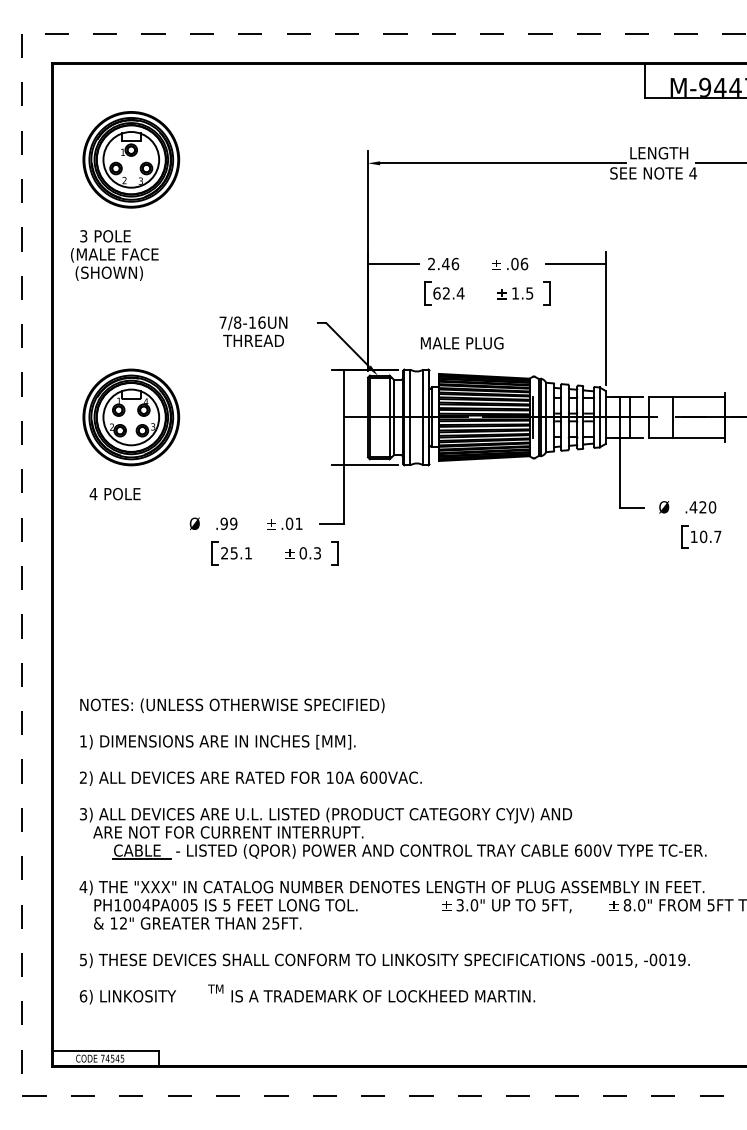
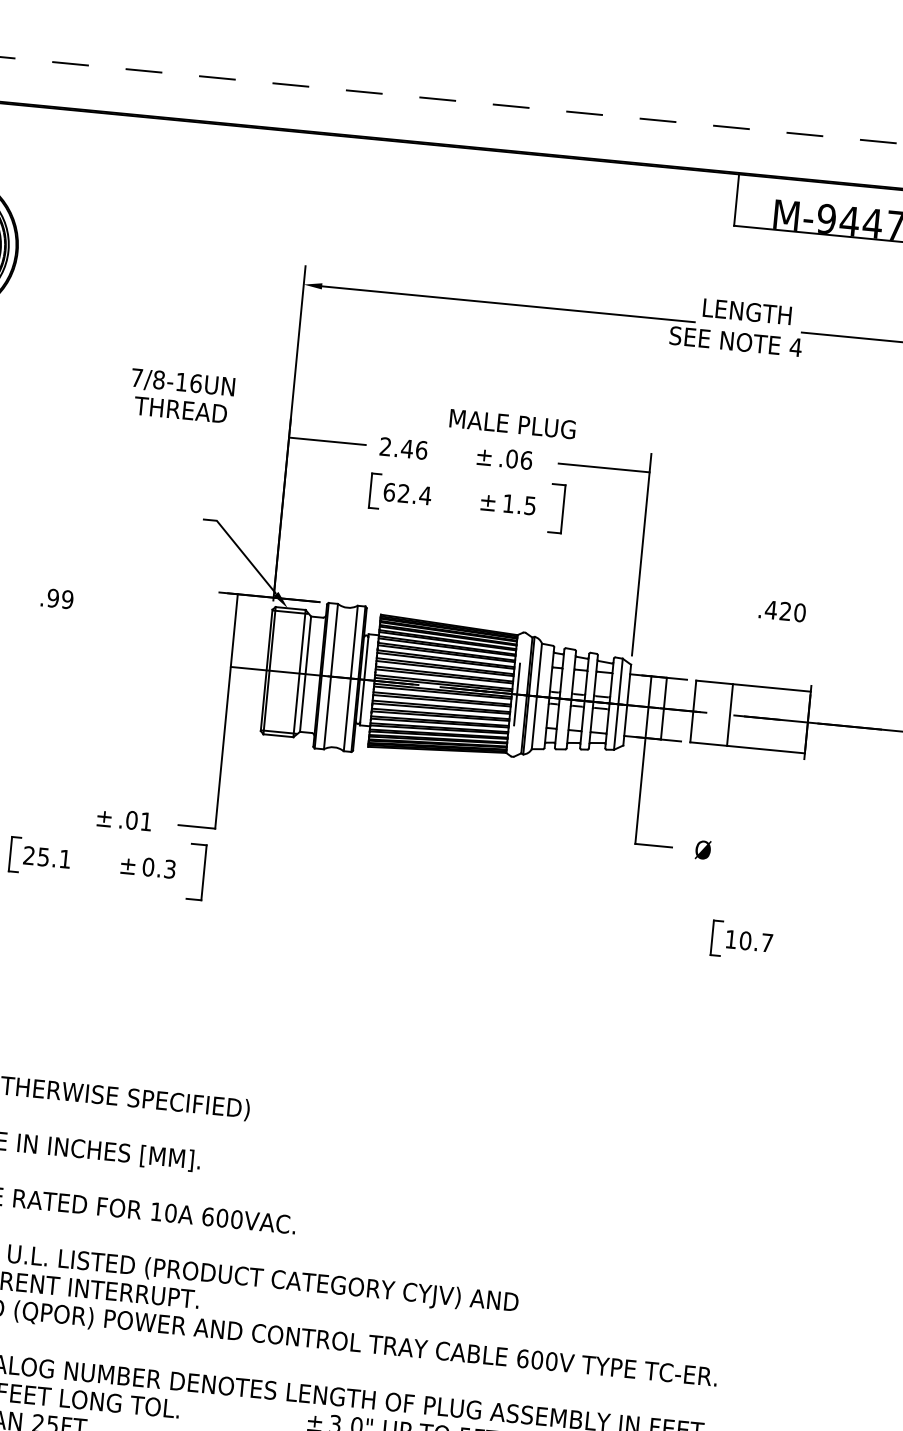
part: (546, 293) -> (555, 508), size x1.4
text: (253, 331) -> (181, 395), moved
text: (461, 343) -> (511, 424), moved
line: (365, 465) -> (255, 742), removed
text: (700, 507) -> (781, 611), moved
text: (226, 523) -> (56, 598), moved
part: (701, 536) -> (742, 939), moved
part: (334, 553) -> (195, 872), size x1.6

